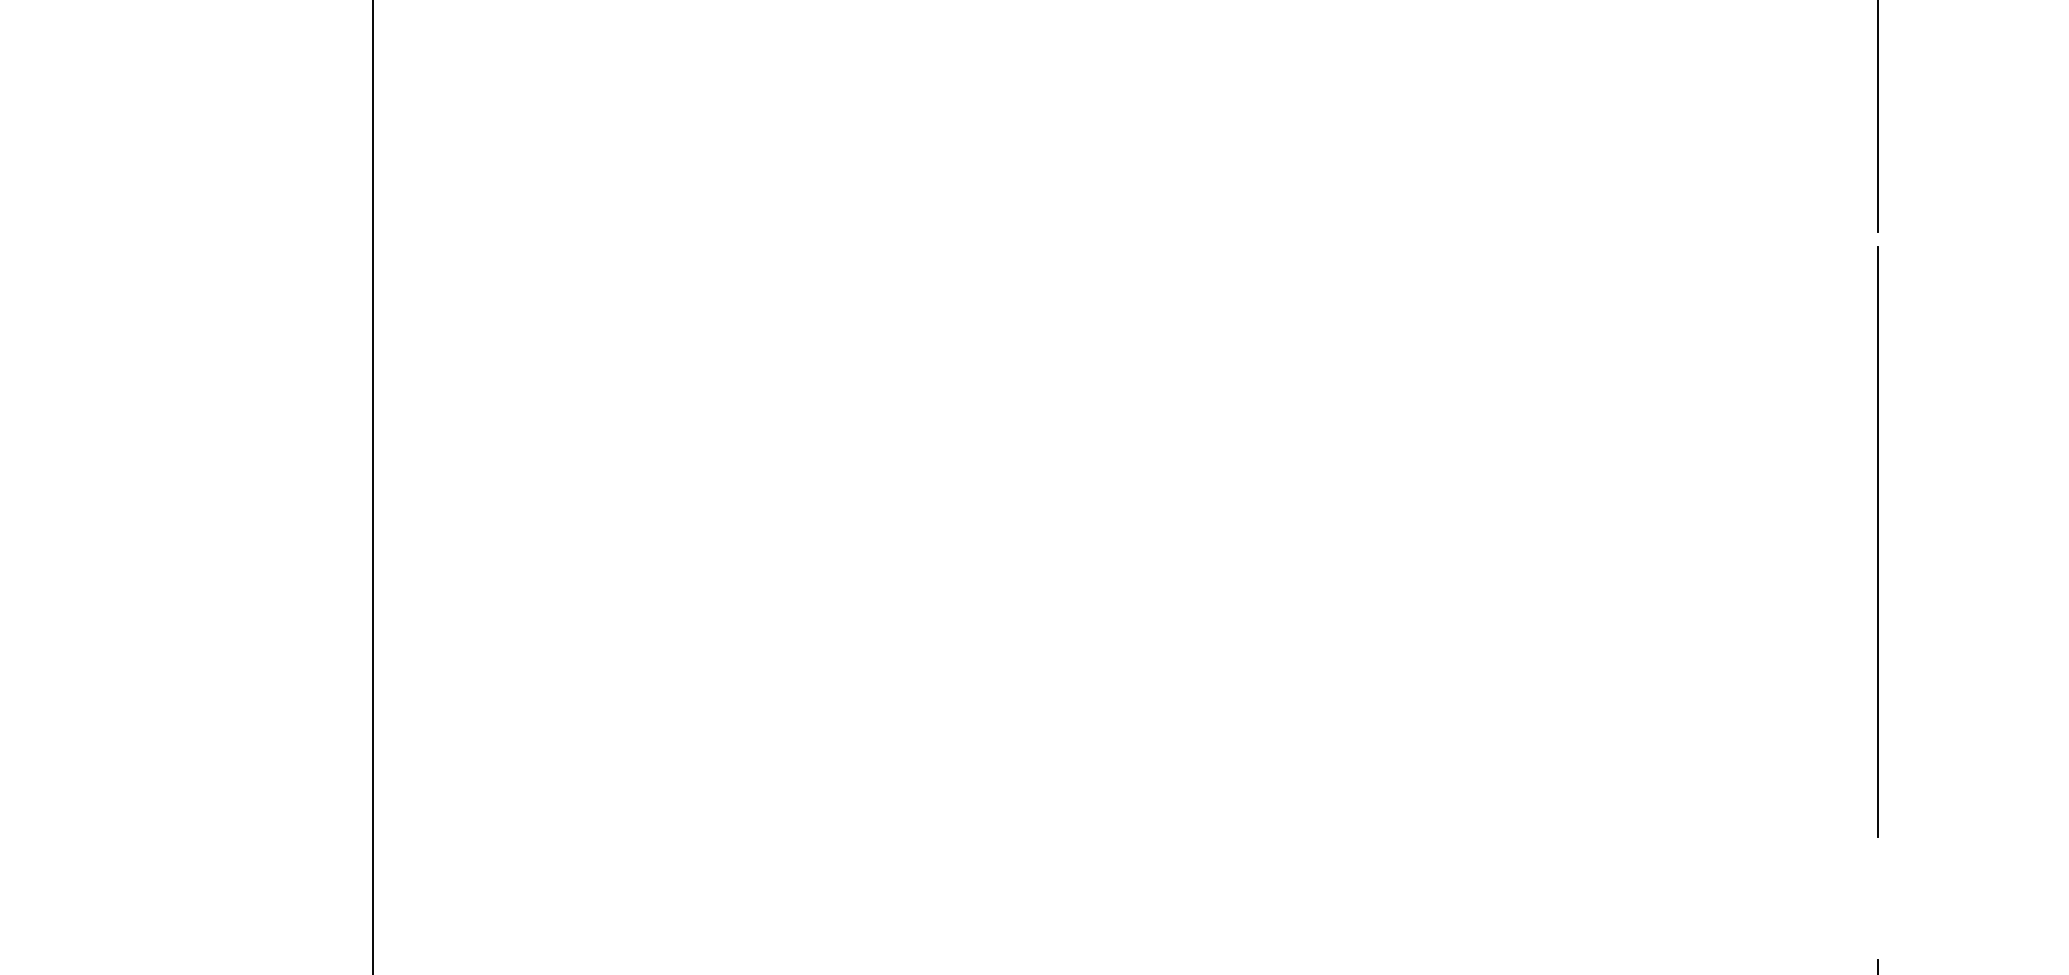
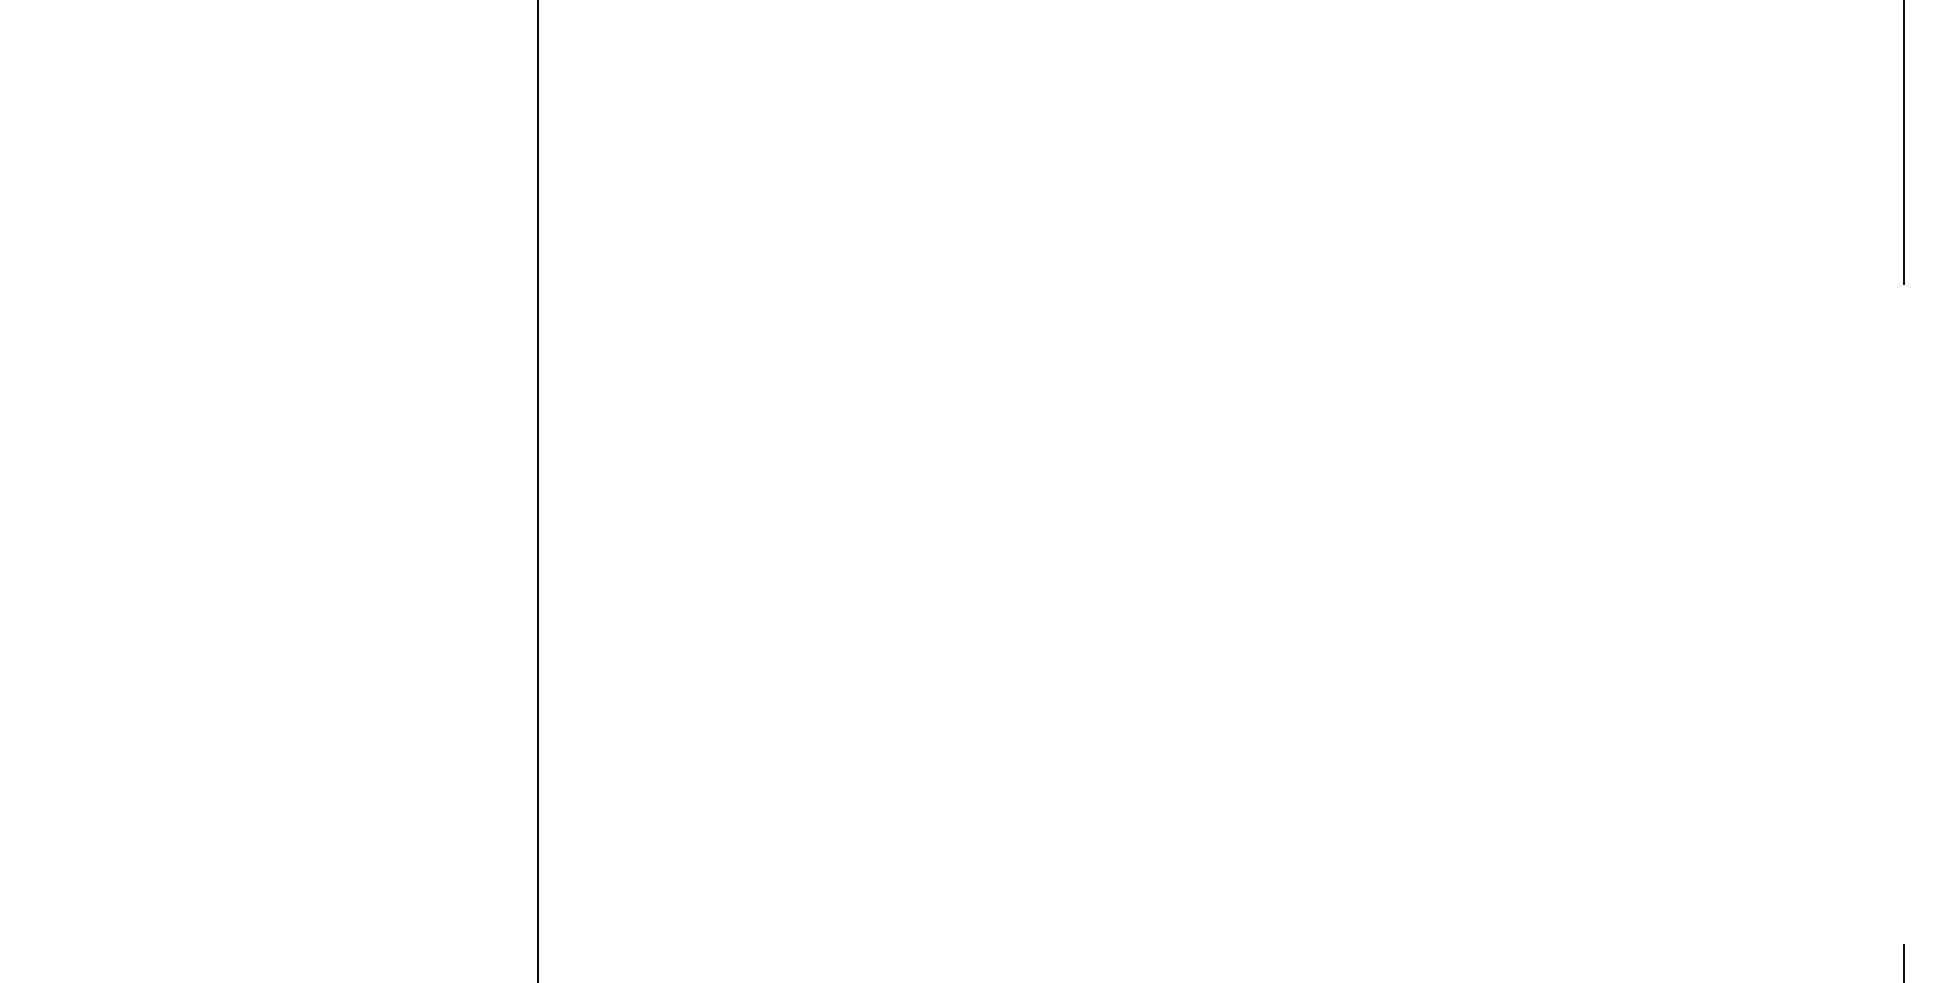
line: (1877, 542) -> (1903, 565), removed

